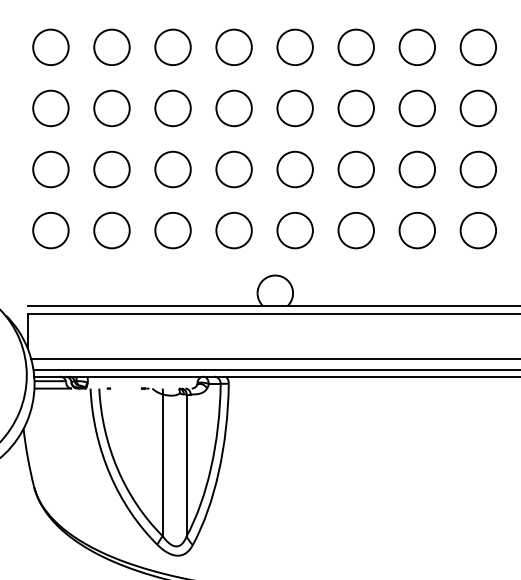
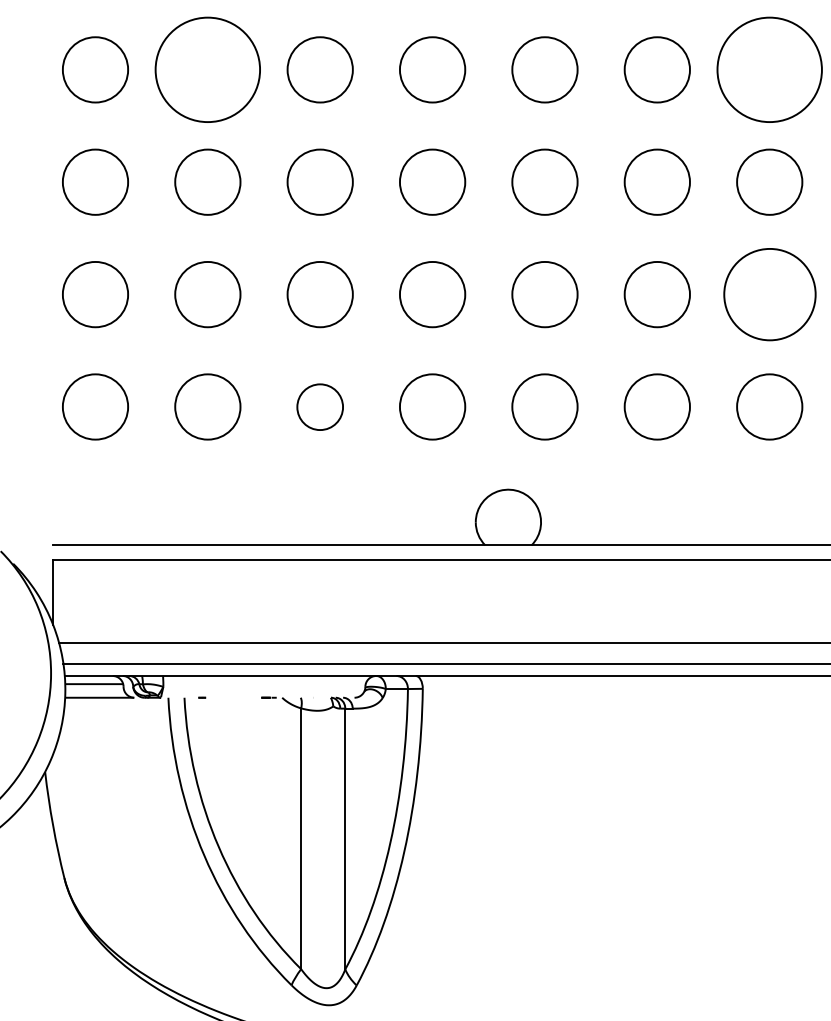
circle: (111, 47) -> (206, 70), size x1.6
circle: (417, 47) -> (770, 70), size x1.6
circle: (416, 169) -> (768, 294), size x1.4
circle: (172, 230) -> (319, 406), size x0.7

